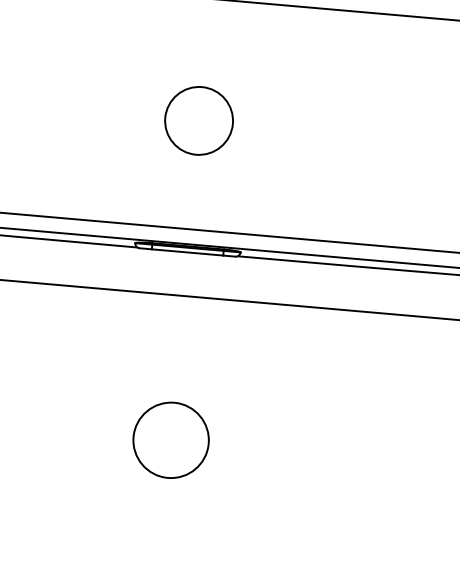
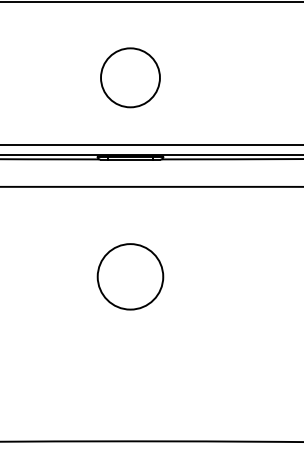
circle: (199, 120) -> (130, 77), size x1.4
circle: (171, 439) -> (130, 276), size x1.4

